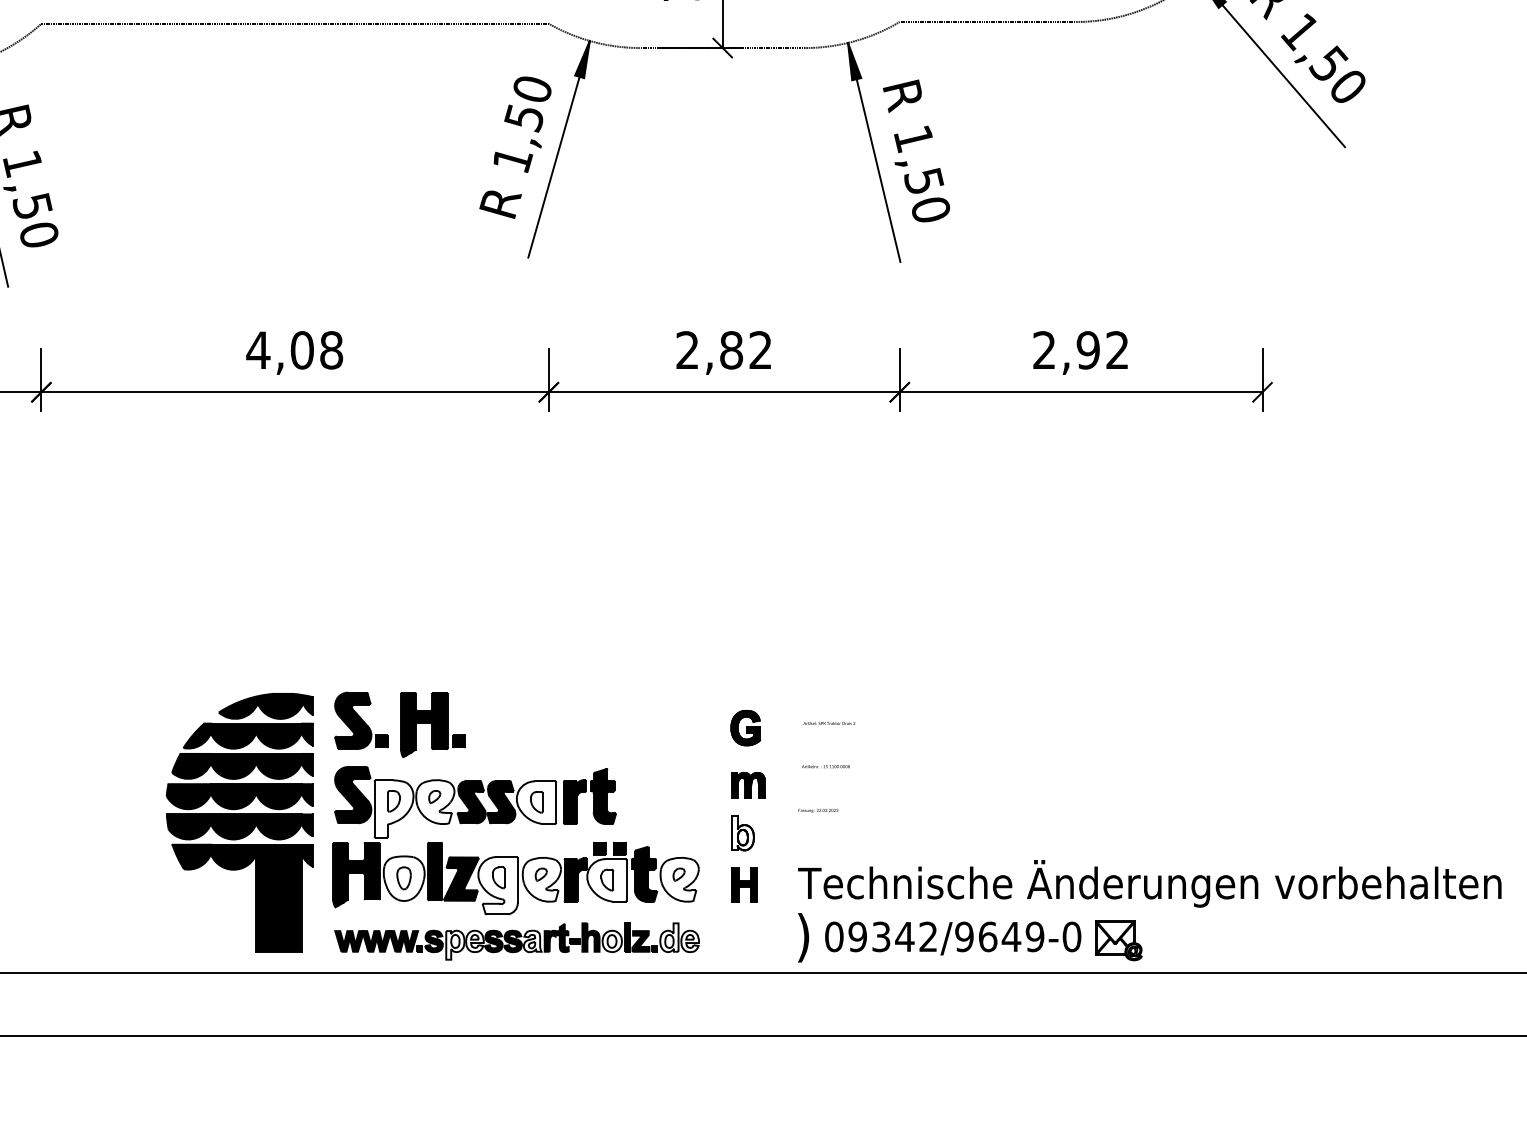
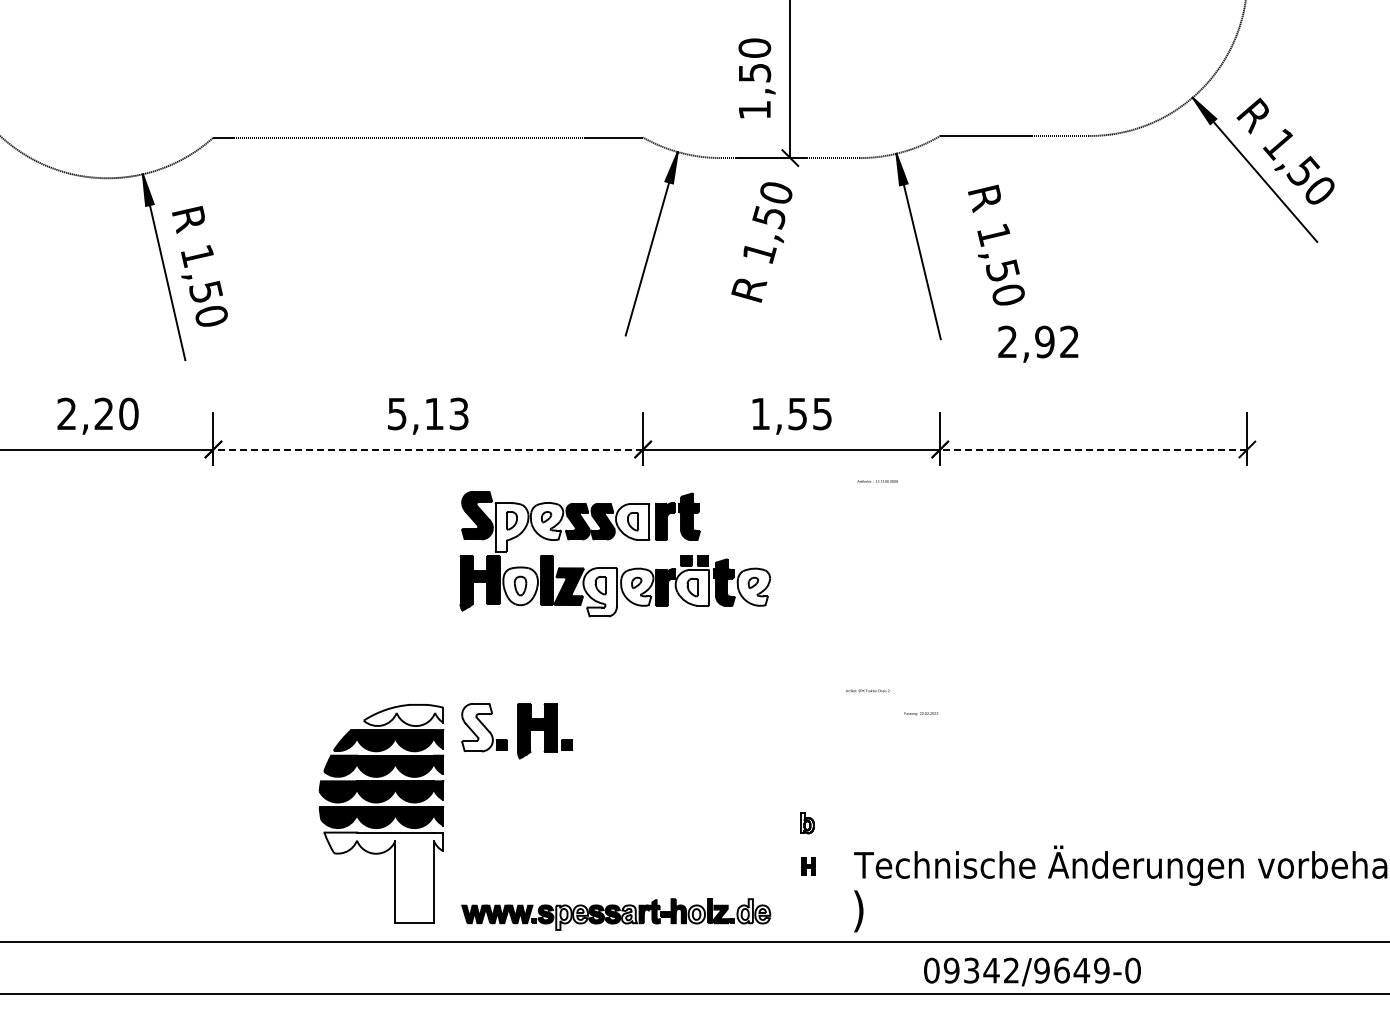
text: (515, 147) -> (761, 242), moved
text: (916, 150) -> (996, 244), moved
text: (294, 349) -> (427, 413), 4,08 -> 5,13
text: (724, 349) -> (791, 413), 2,82 -> 1,55
text: (1080, 352) -> (1038, 343), moved
line: (295, 392) -> (428, 449), solid -> dashed
line: (1080, 392) -> (1093, 449), solid -> dashed
fill: (265, 706) -> (403, 715), removed
fill: (353, 720) -> (477, 727), removed
text: (829, 722) -> (867, 690), moved
part: (745, 727) -> (809, 733), removed
text: (825, 766) -> (877, 481), moved
part: (747, 784) -> (811, 781), removed
text: (817, 810) -> (920, 713), moved
part: (742, 833) -> (807, 823), size x0.7
part: (515, 856) -> (614, 567), moved
part: (744, 884) -> (808, 866), size x0.6
fill: (242, 897) -> (383, 877), removed
text: (953, 937) -> (1032, 971), moved
part: (1118, 940) -> (1125, 913), removed

